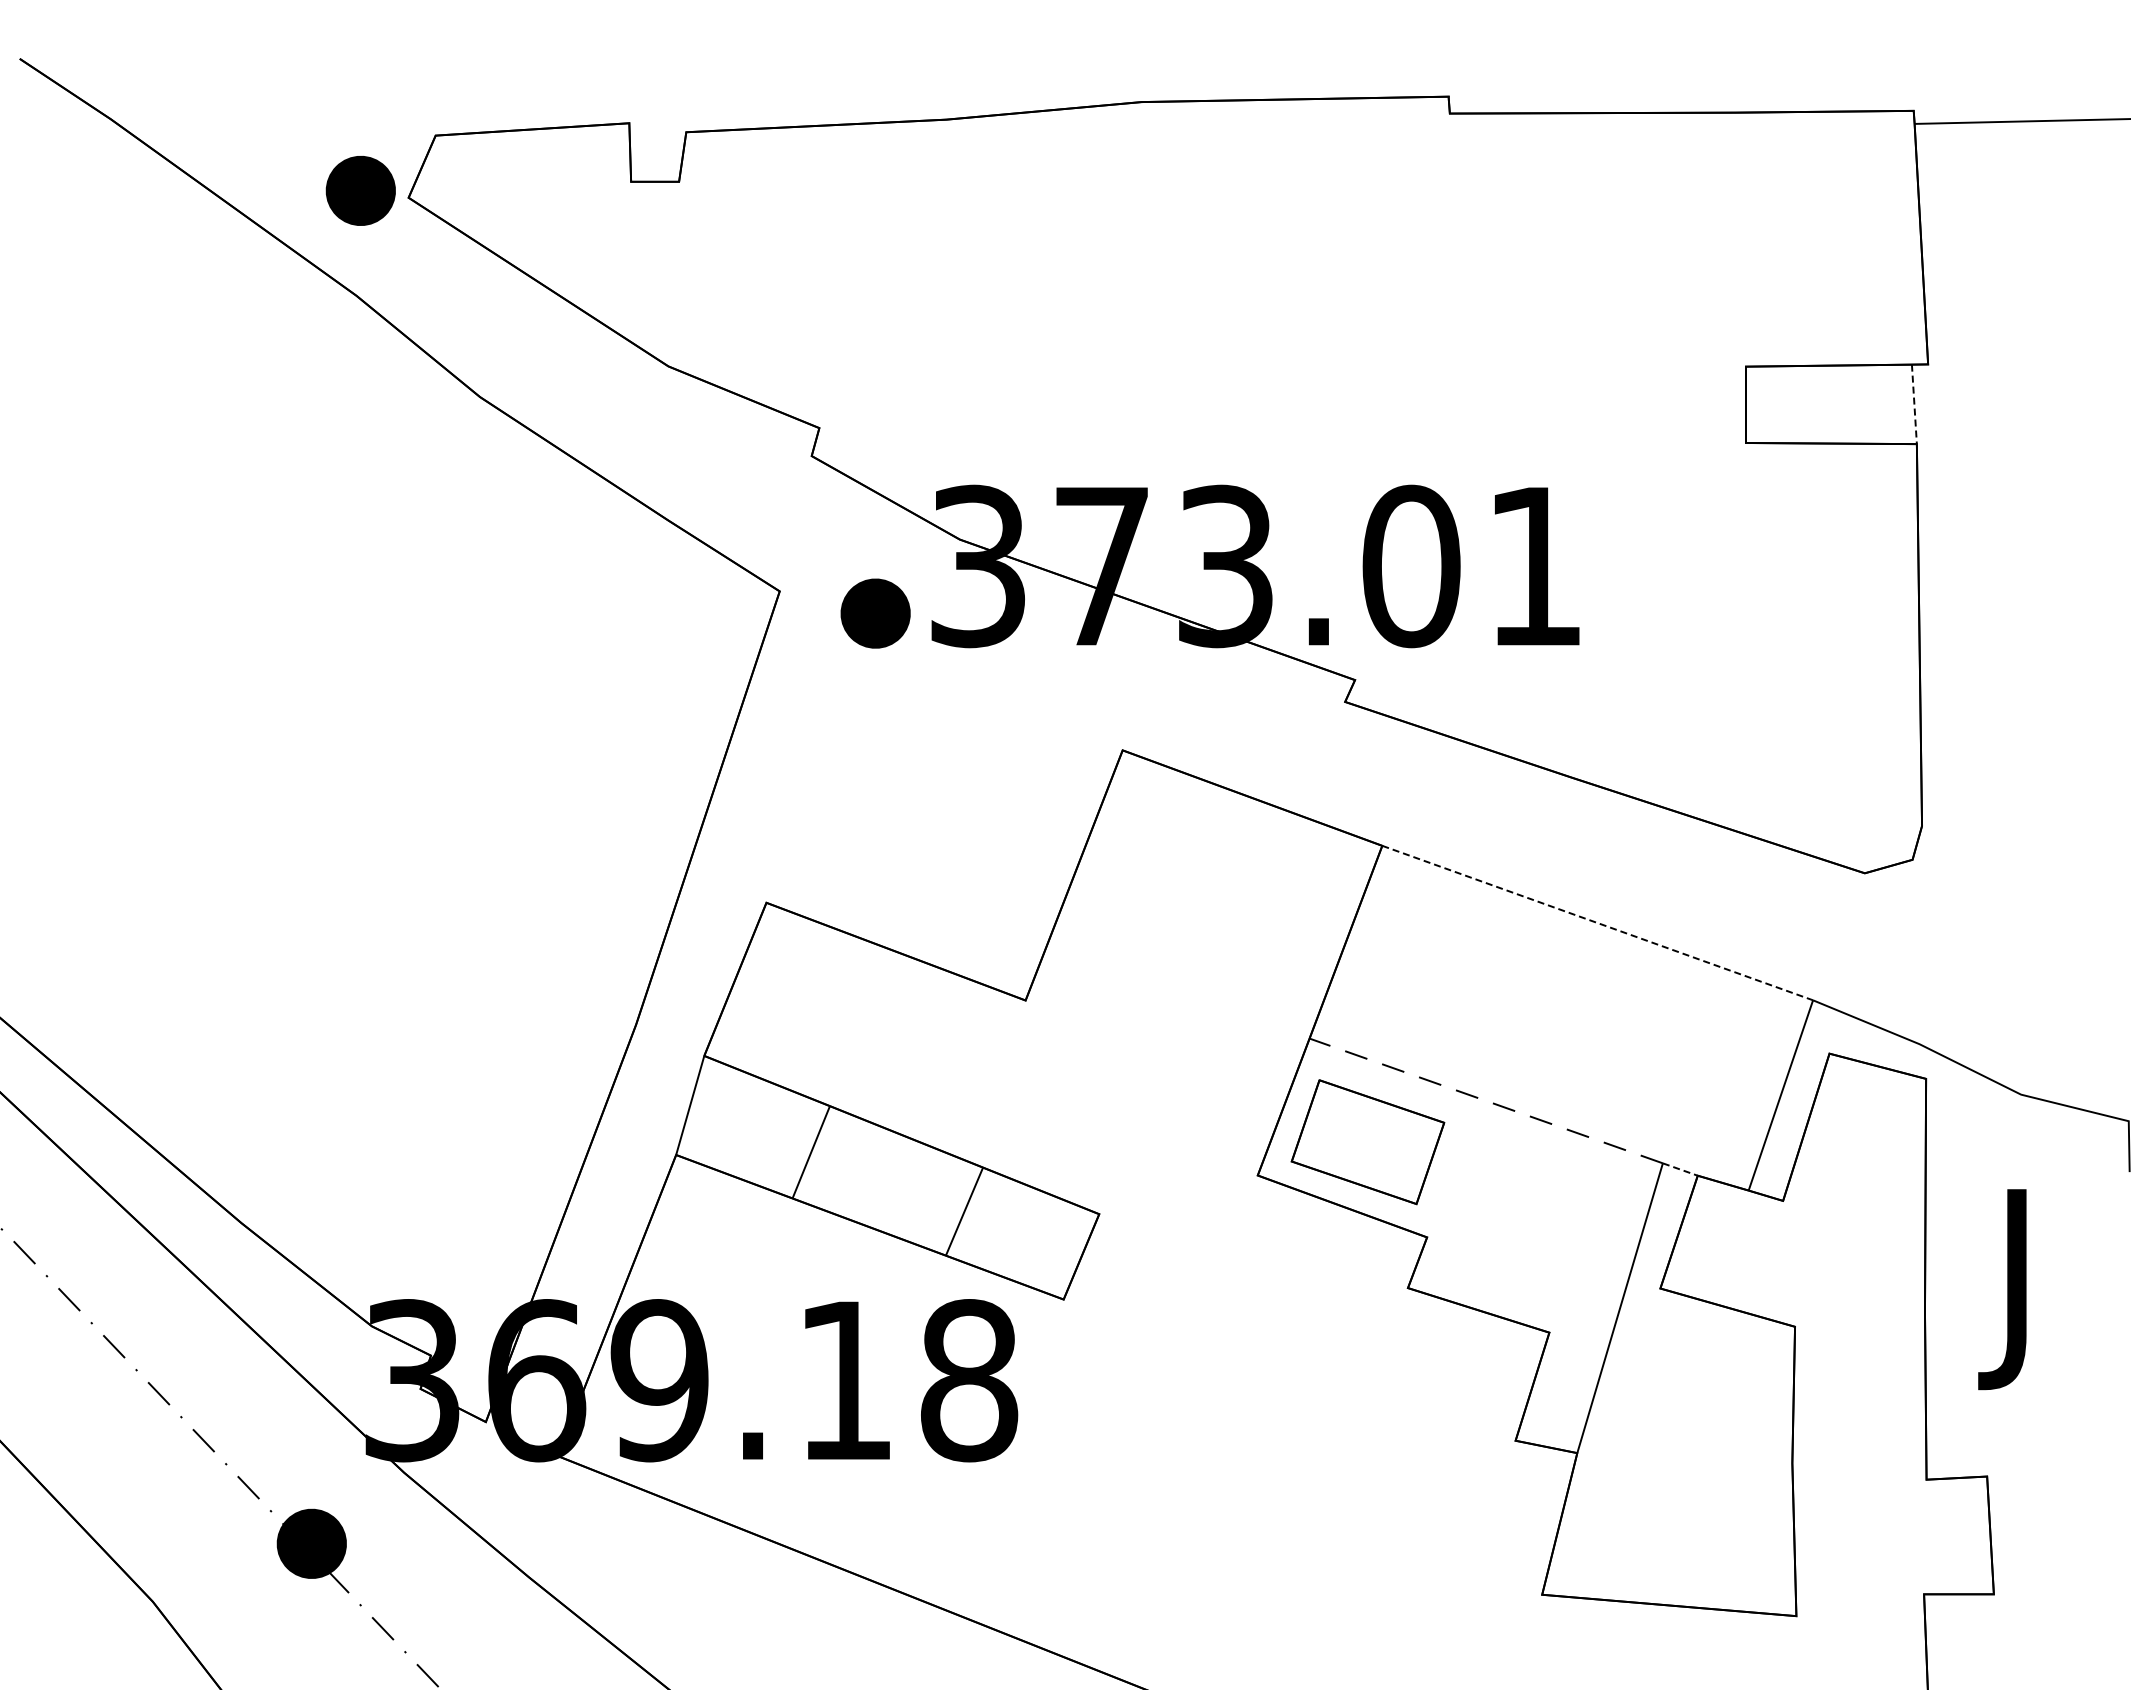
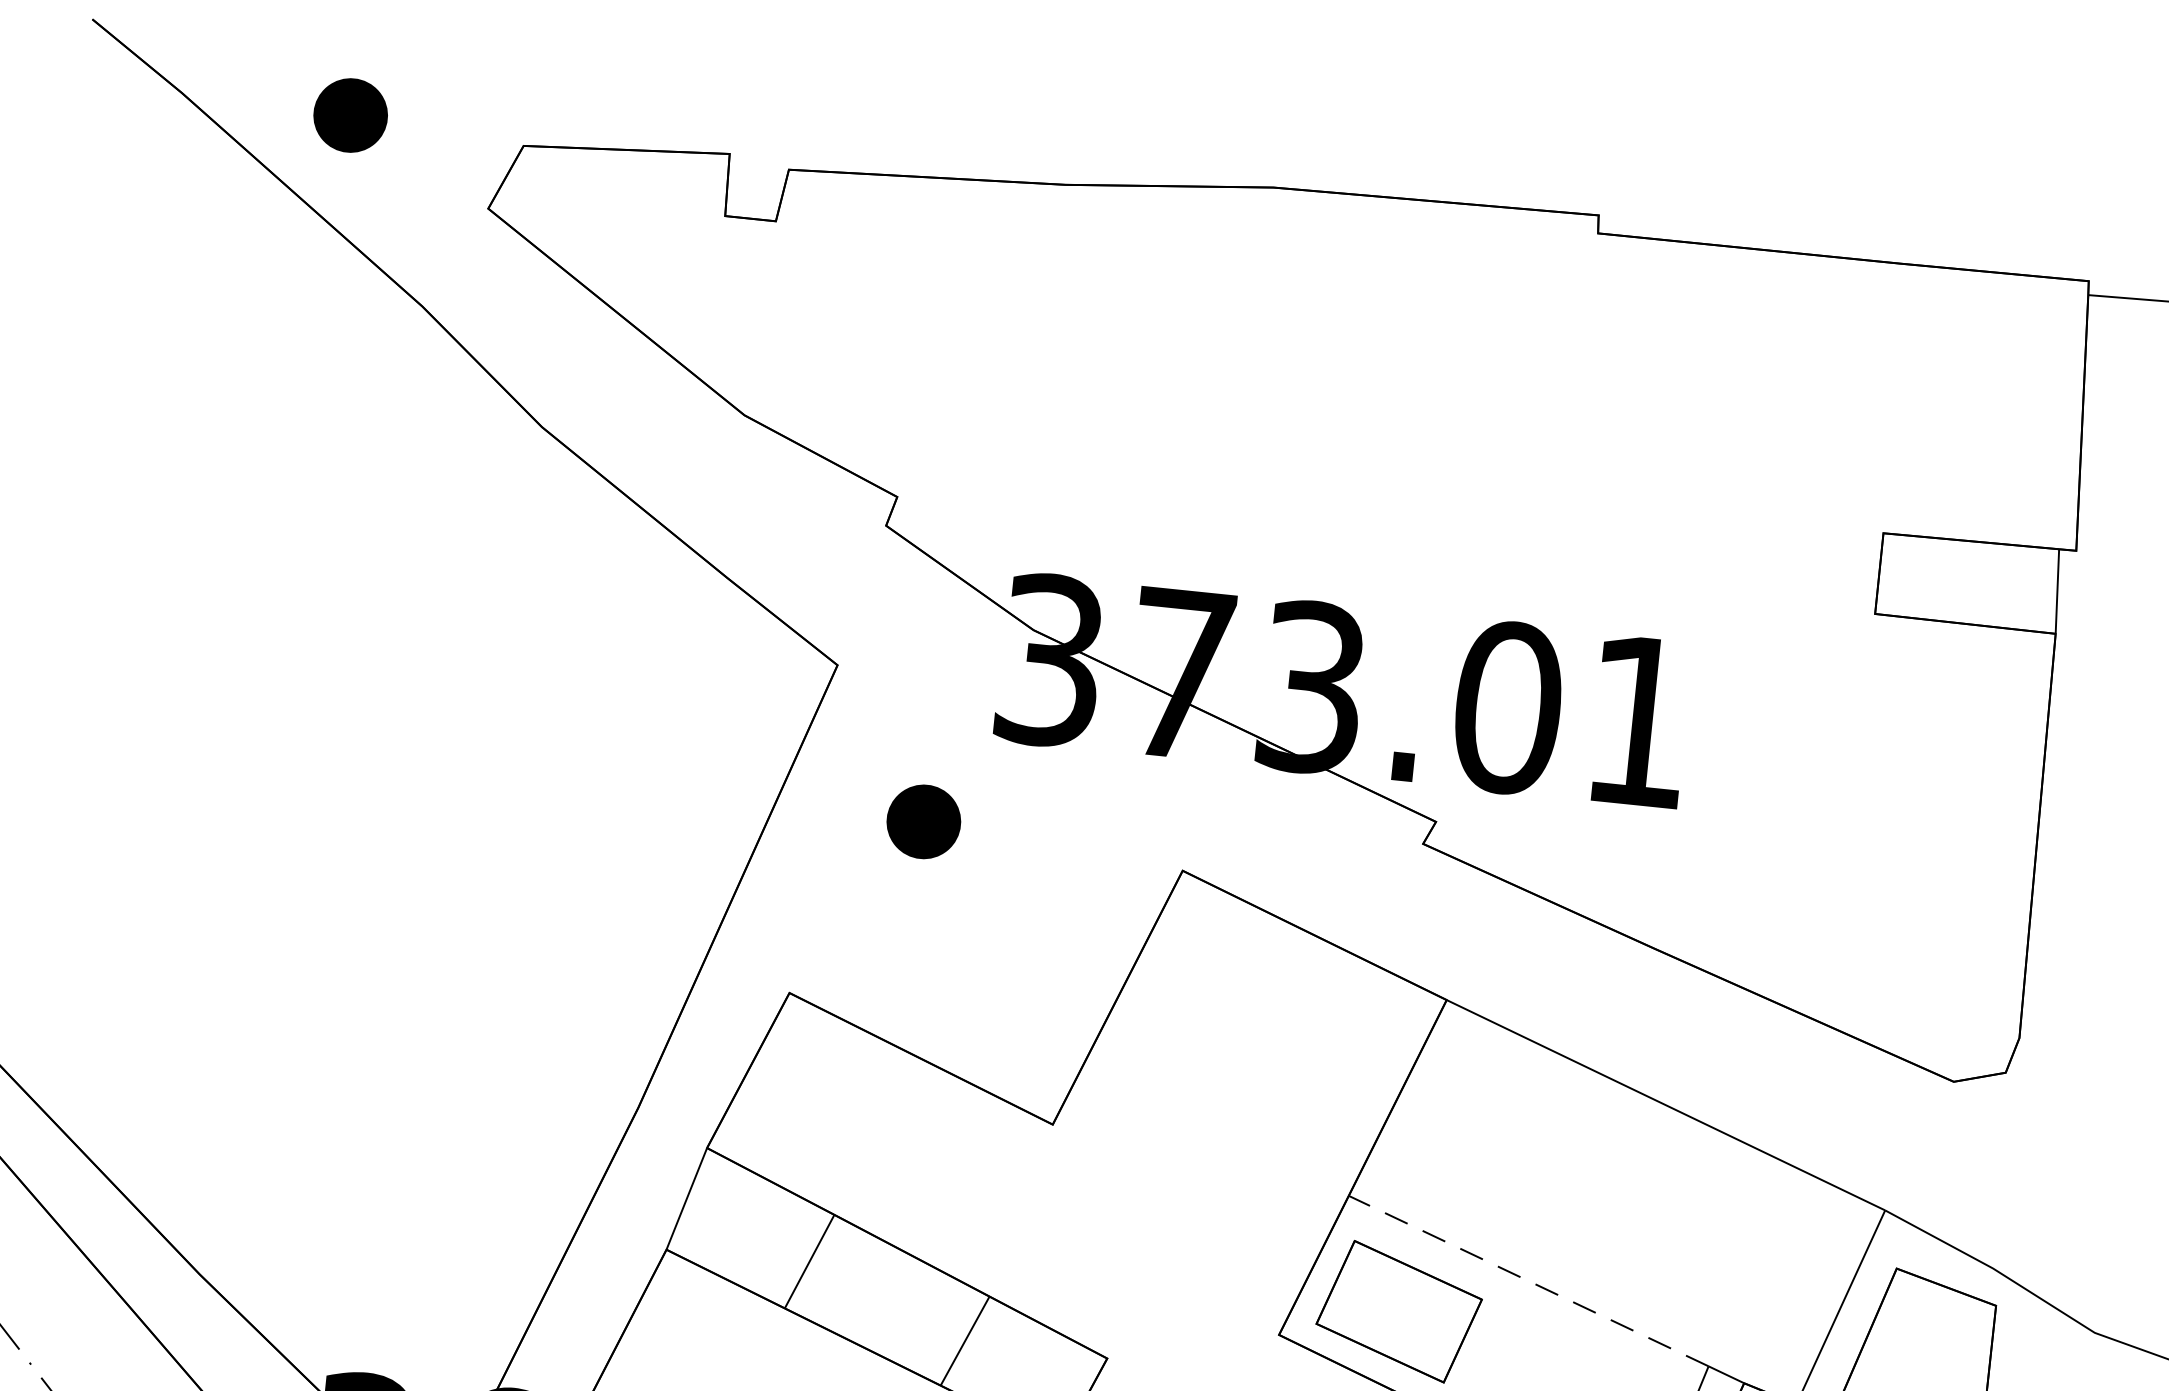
part: (360, 190) -> (350, 115), moved
line: (1914, 404) -> (2057, 591), dashed -> solid
part: (875, 613) -> (923, 821), moved
line: (1597, 923) -> (1665, 1105), dashed -> solid
line: (1680, 1169) -> (1726, 1374), dashed -> solid

